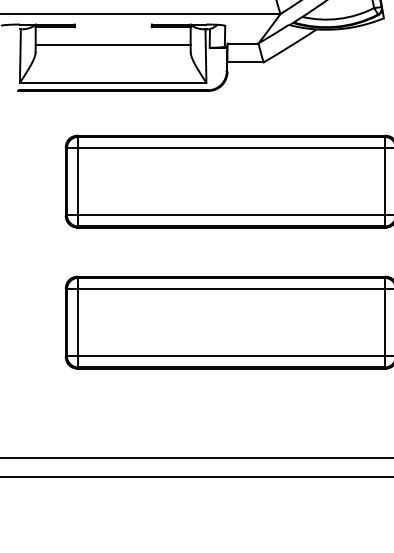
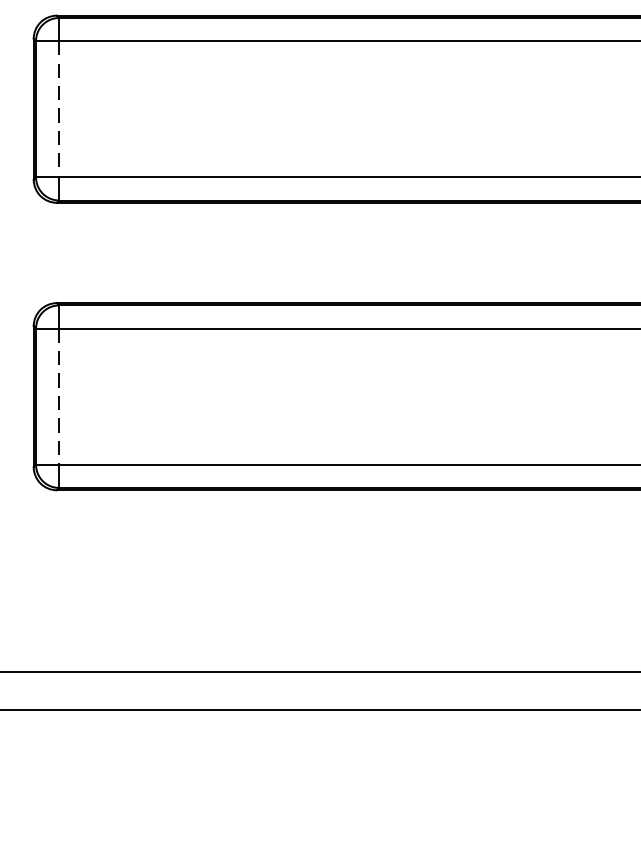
line: (78, 182) -> (59, 110), solid -> dashed
line: (78, 323) -> (59, 398), solid -> dashed

